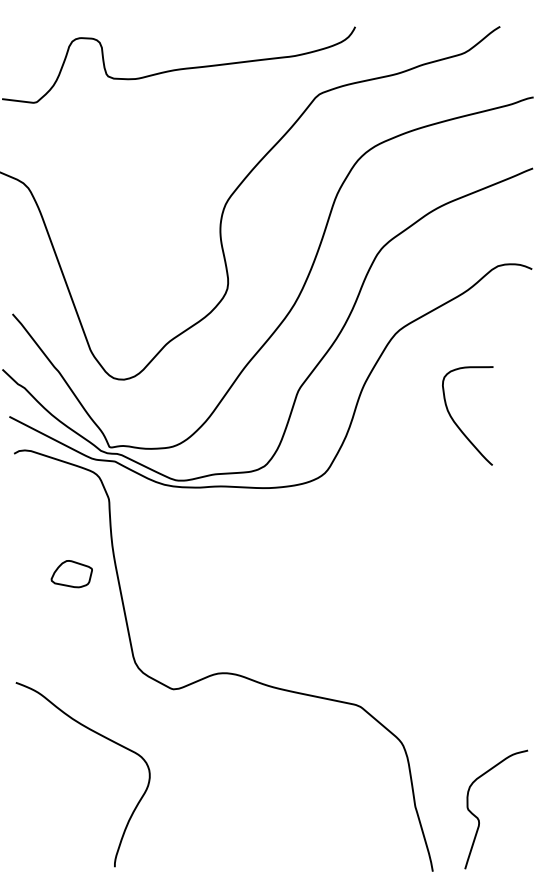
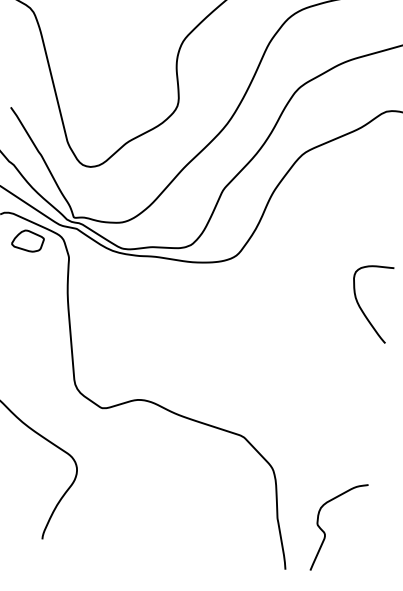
curve: (455, 421) -> (360, 306), moved
part: (71, 574) -> (27, 241), moved

